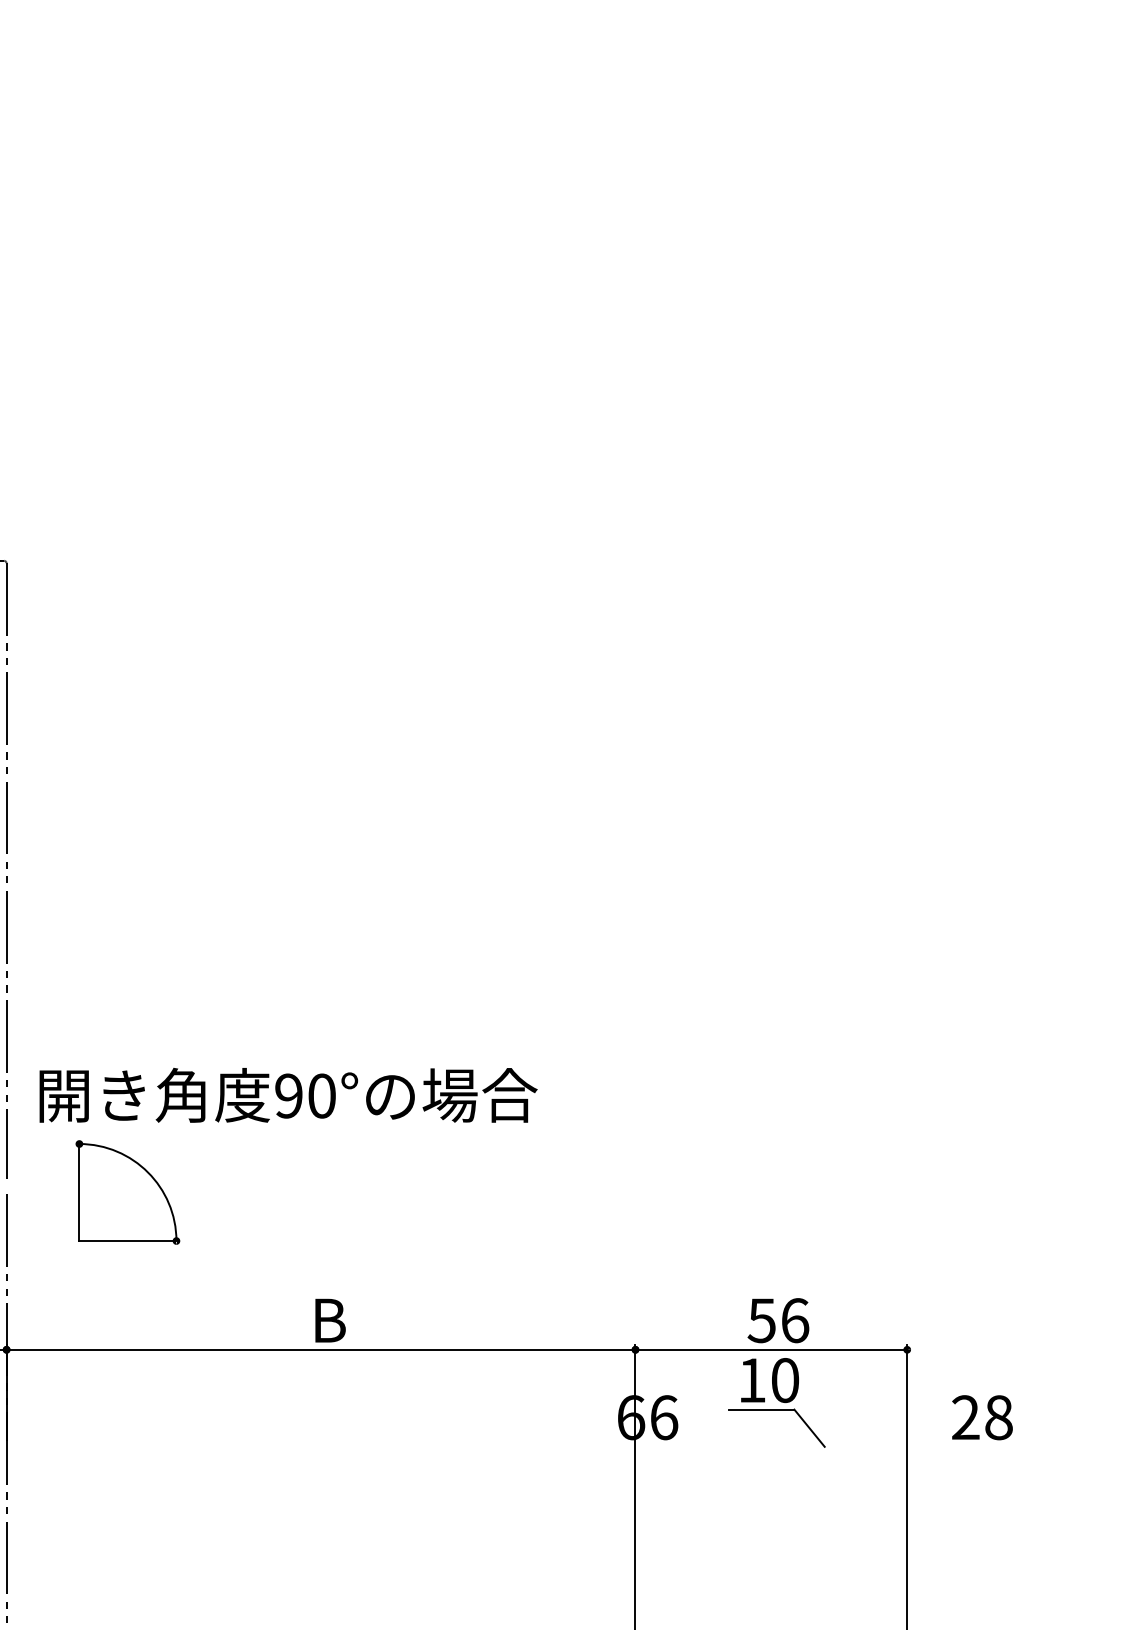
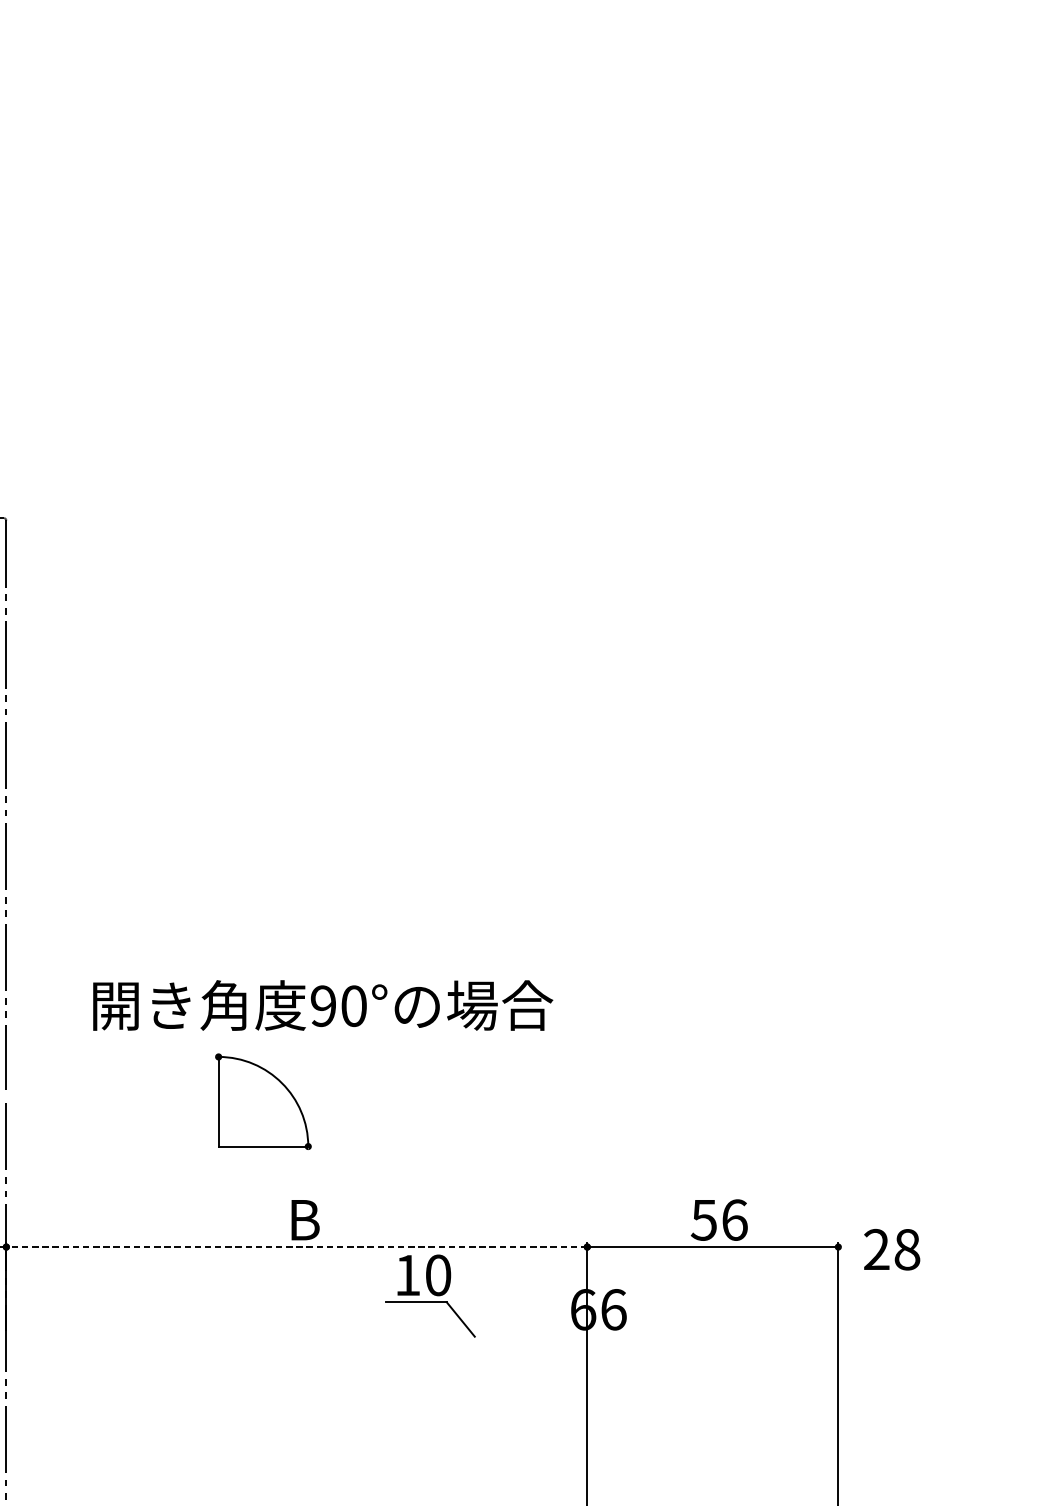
text: (288, 1095) -> (323, 1005), moved
part: (127, 1192) -> (263, 1101), moved
line: (320, 1349) -> (296, 1246), solid -> dashed
part: (776, 1402) -> (430, 1295), moved
text: (982, 1417) -> (892, 1249), moved

